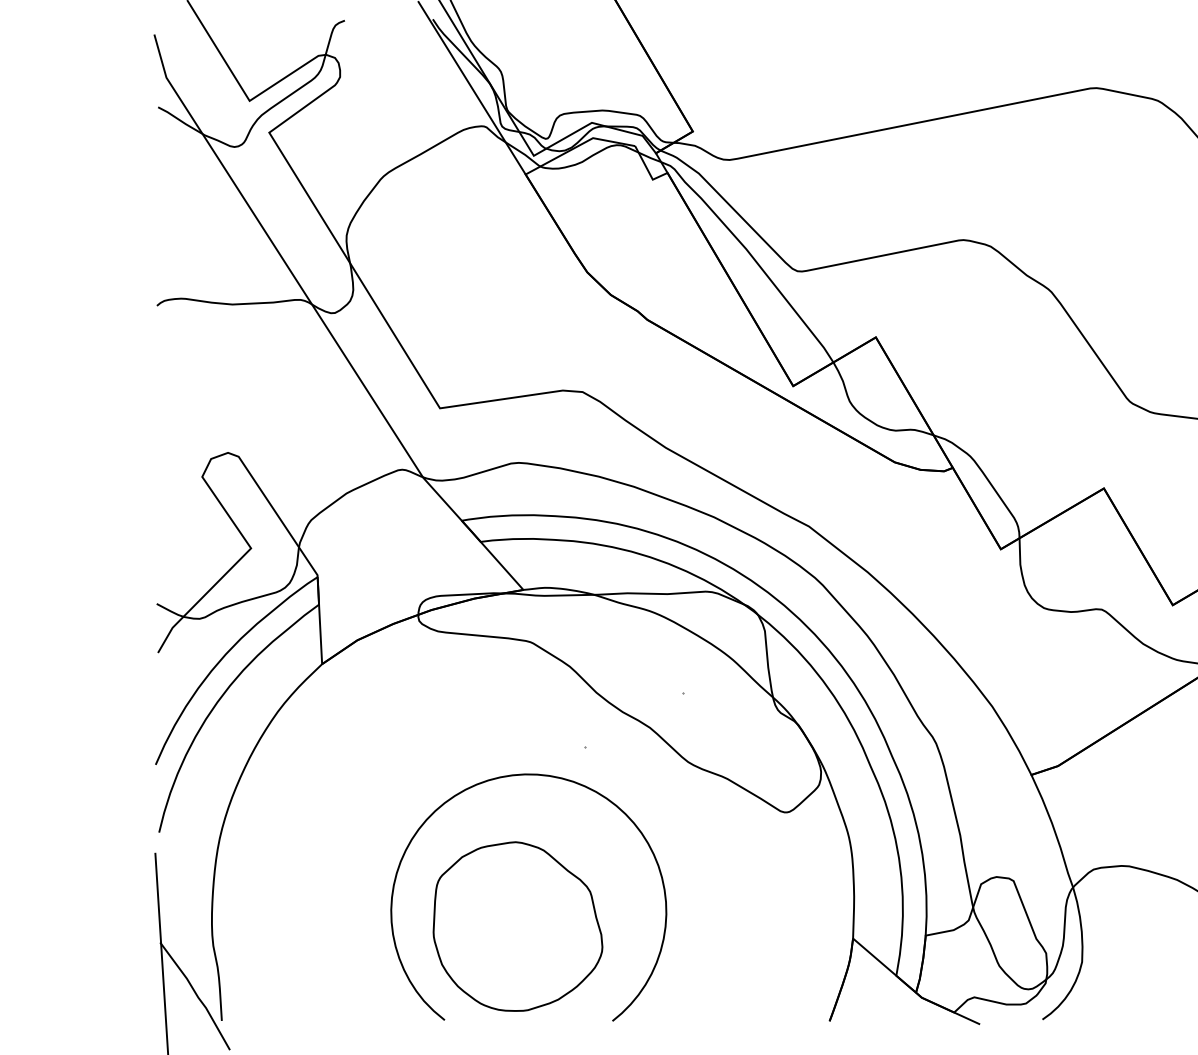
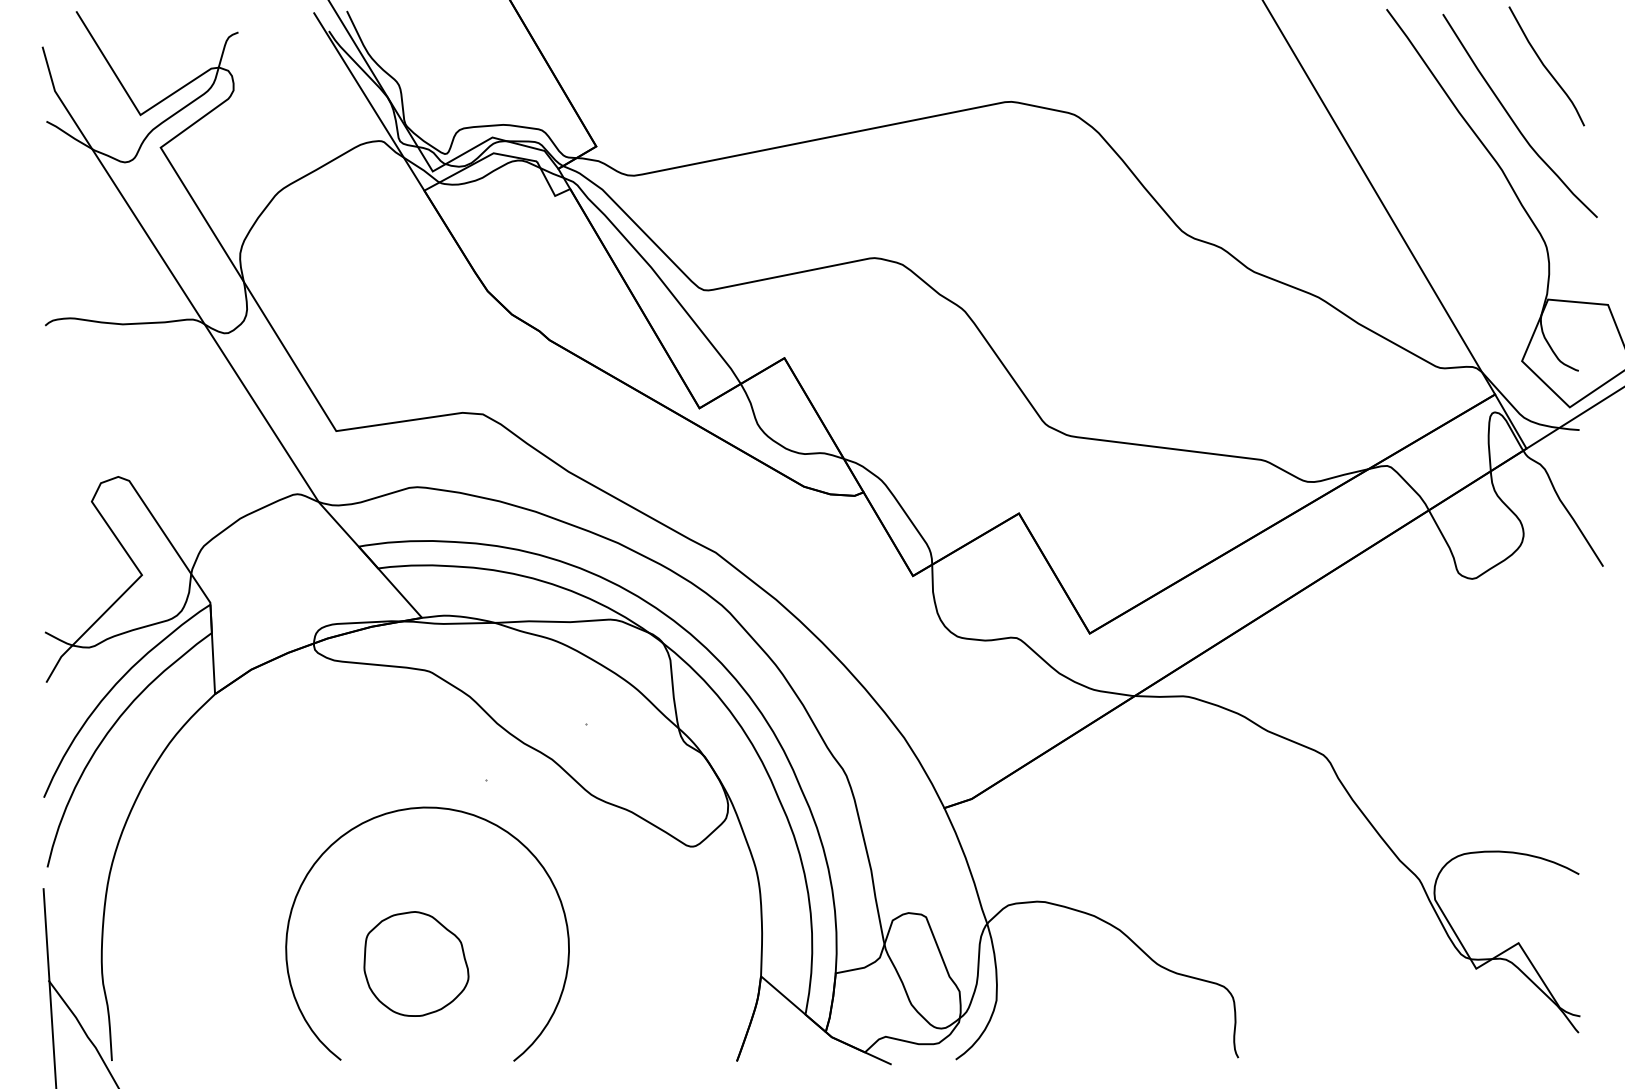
part: (518, 926) -> (416, 963), size x0.6

